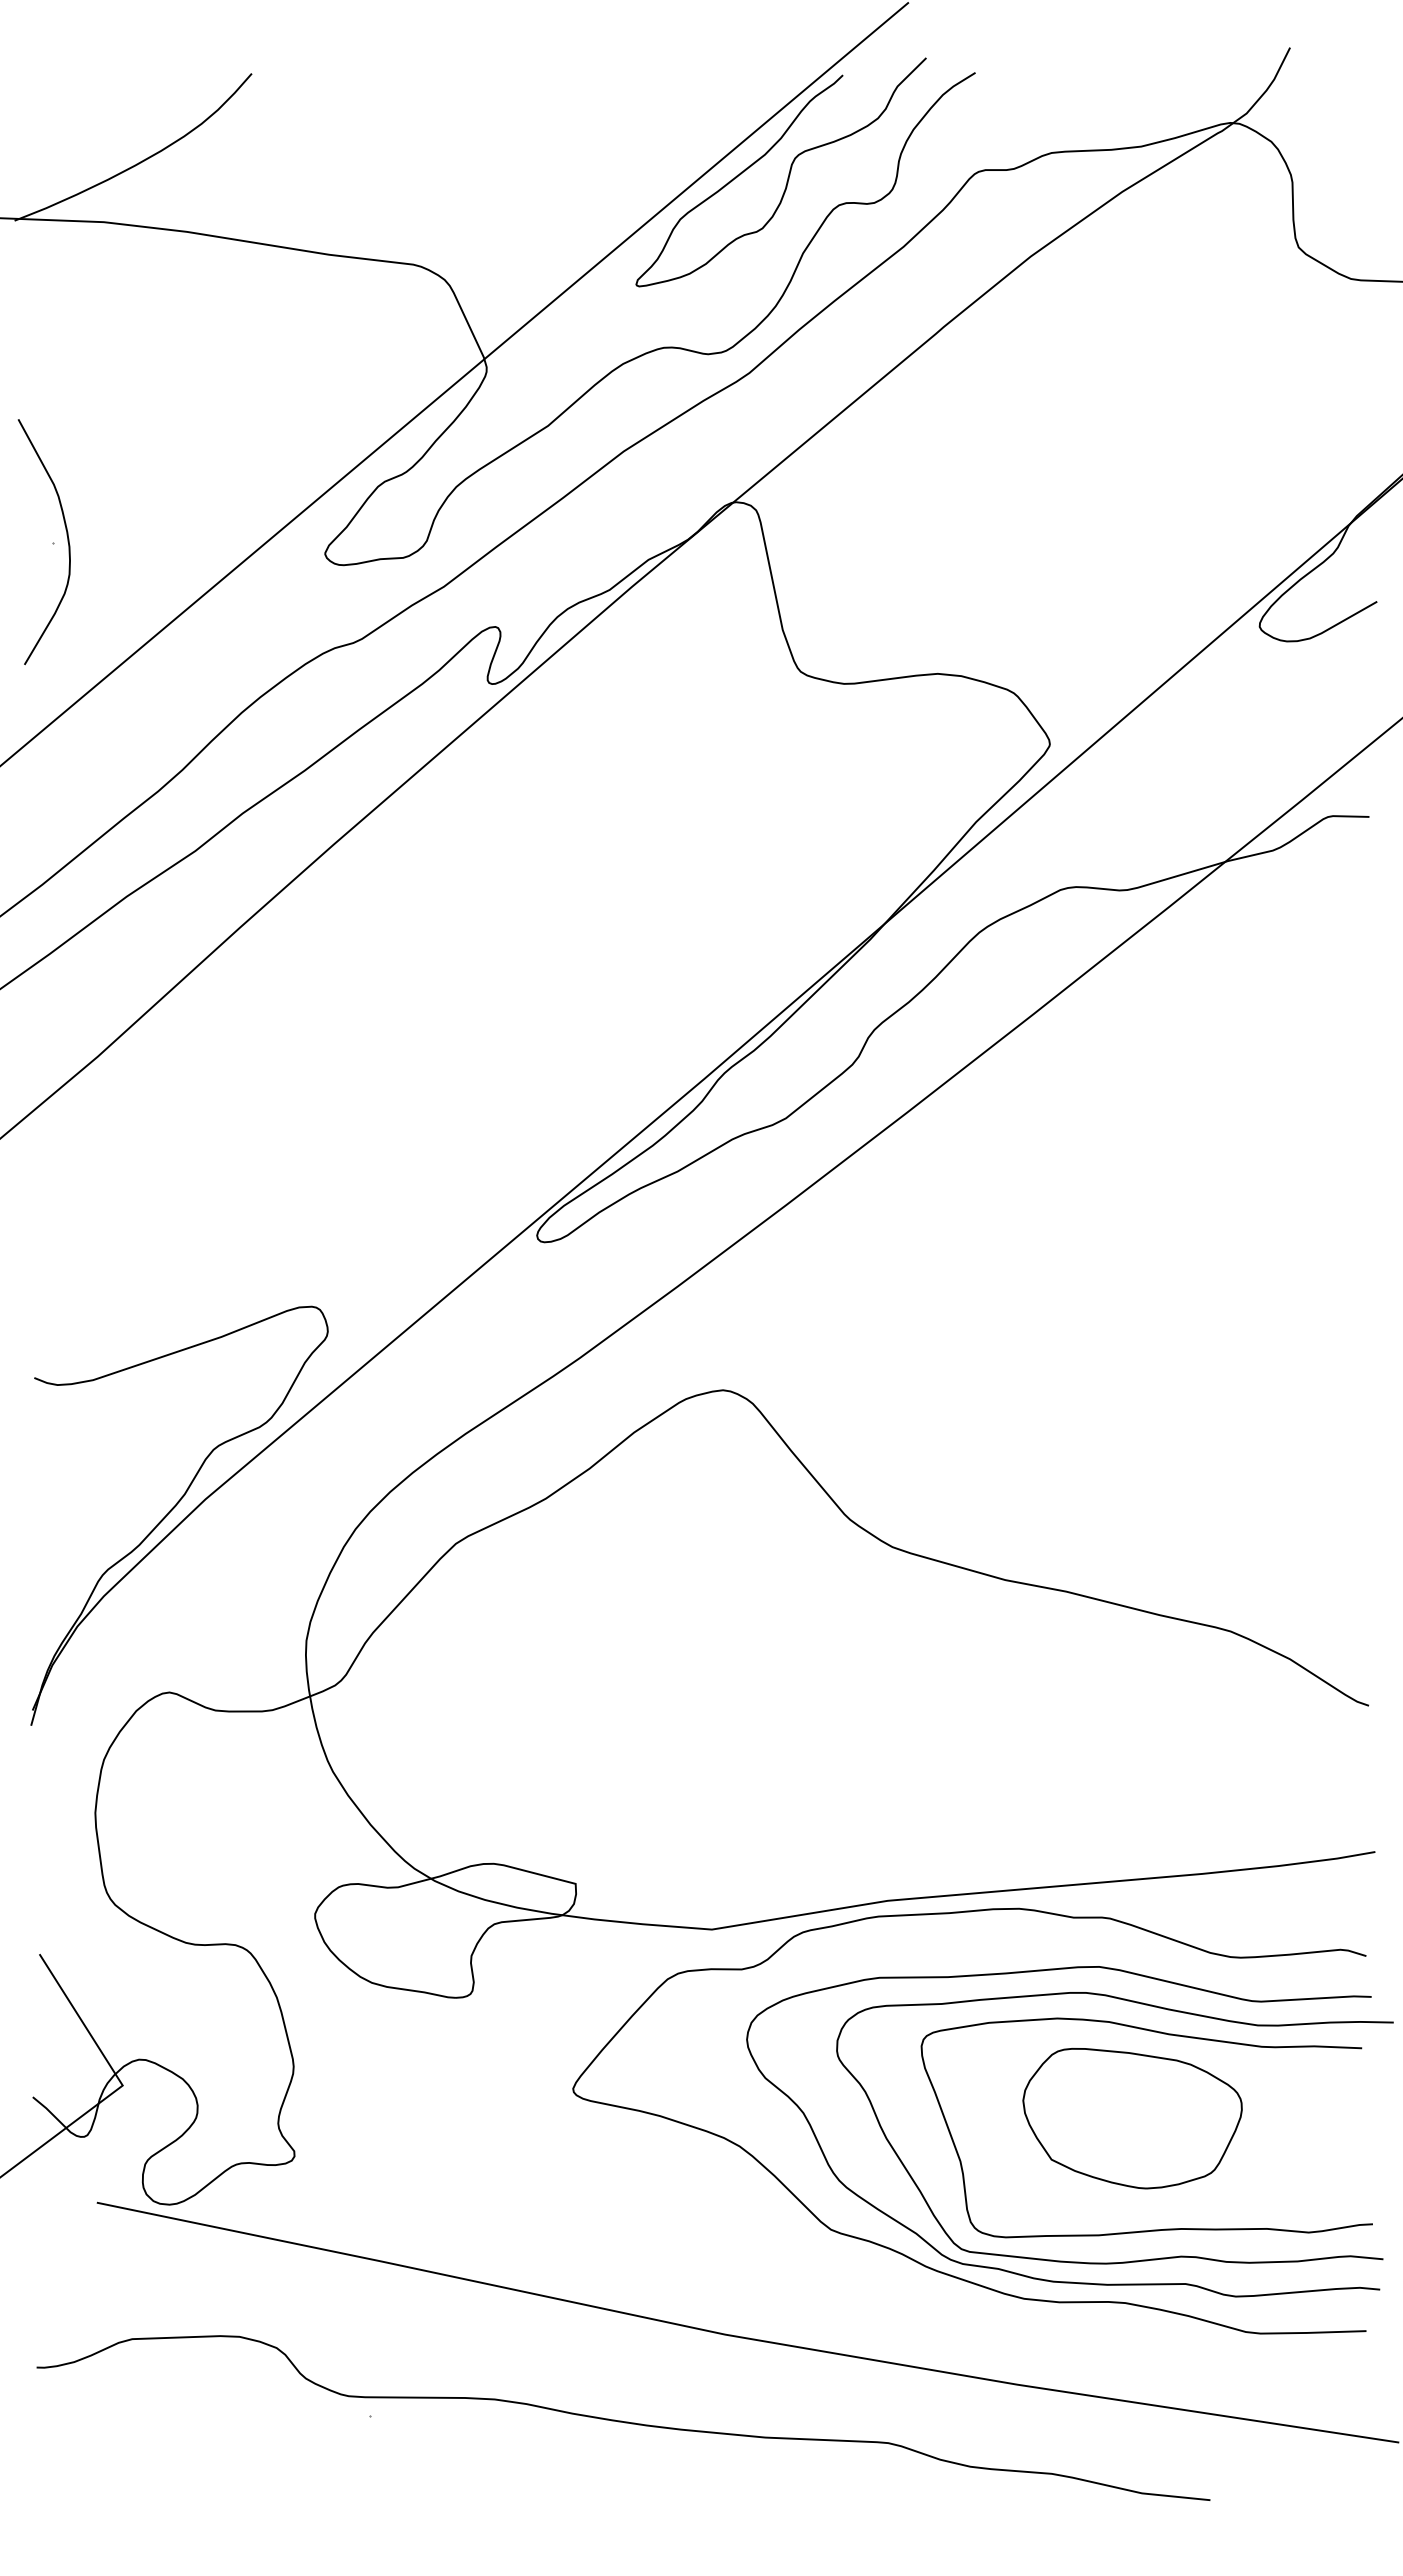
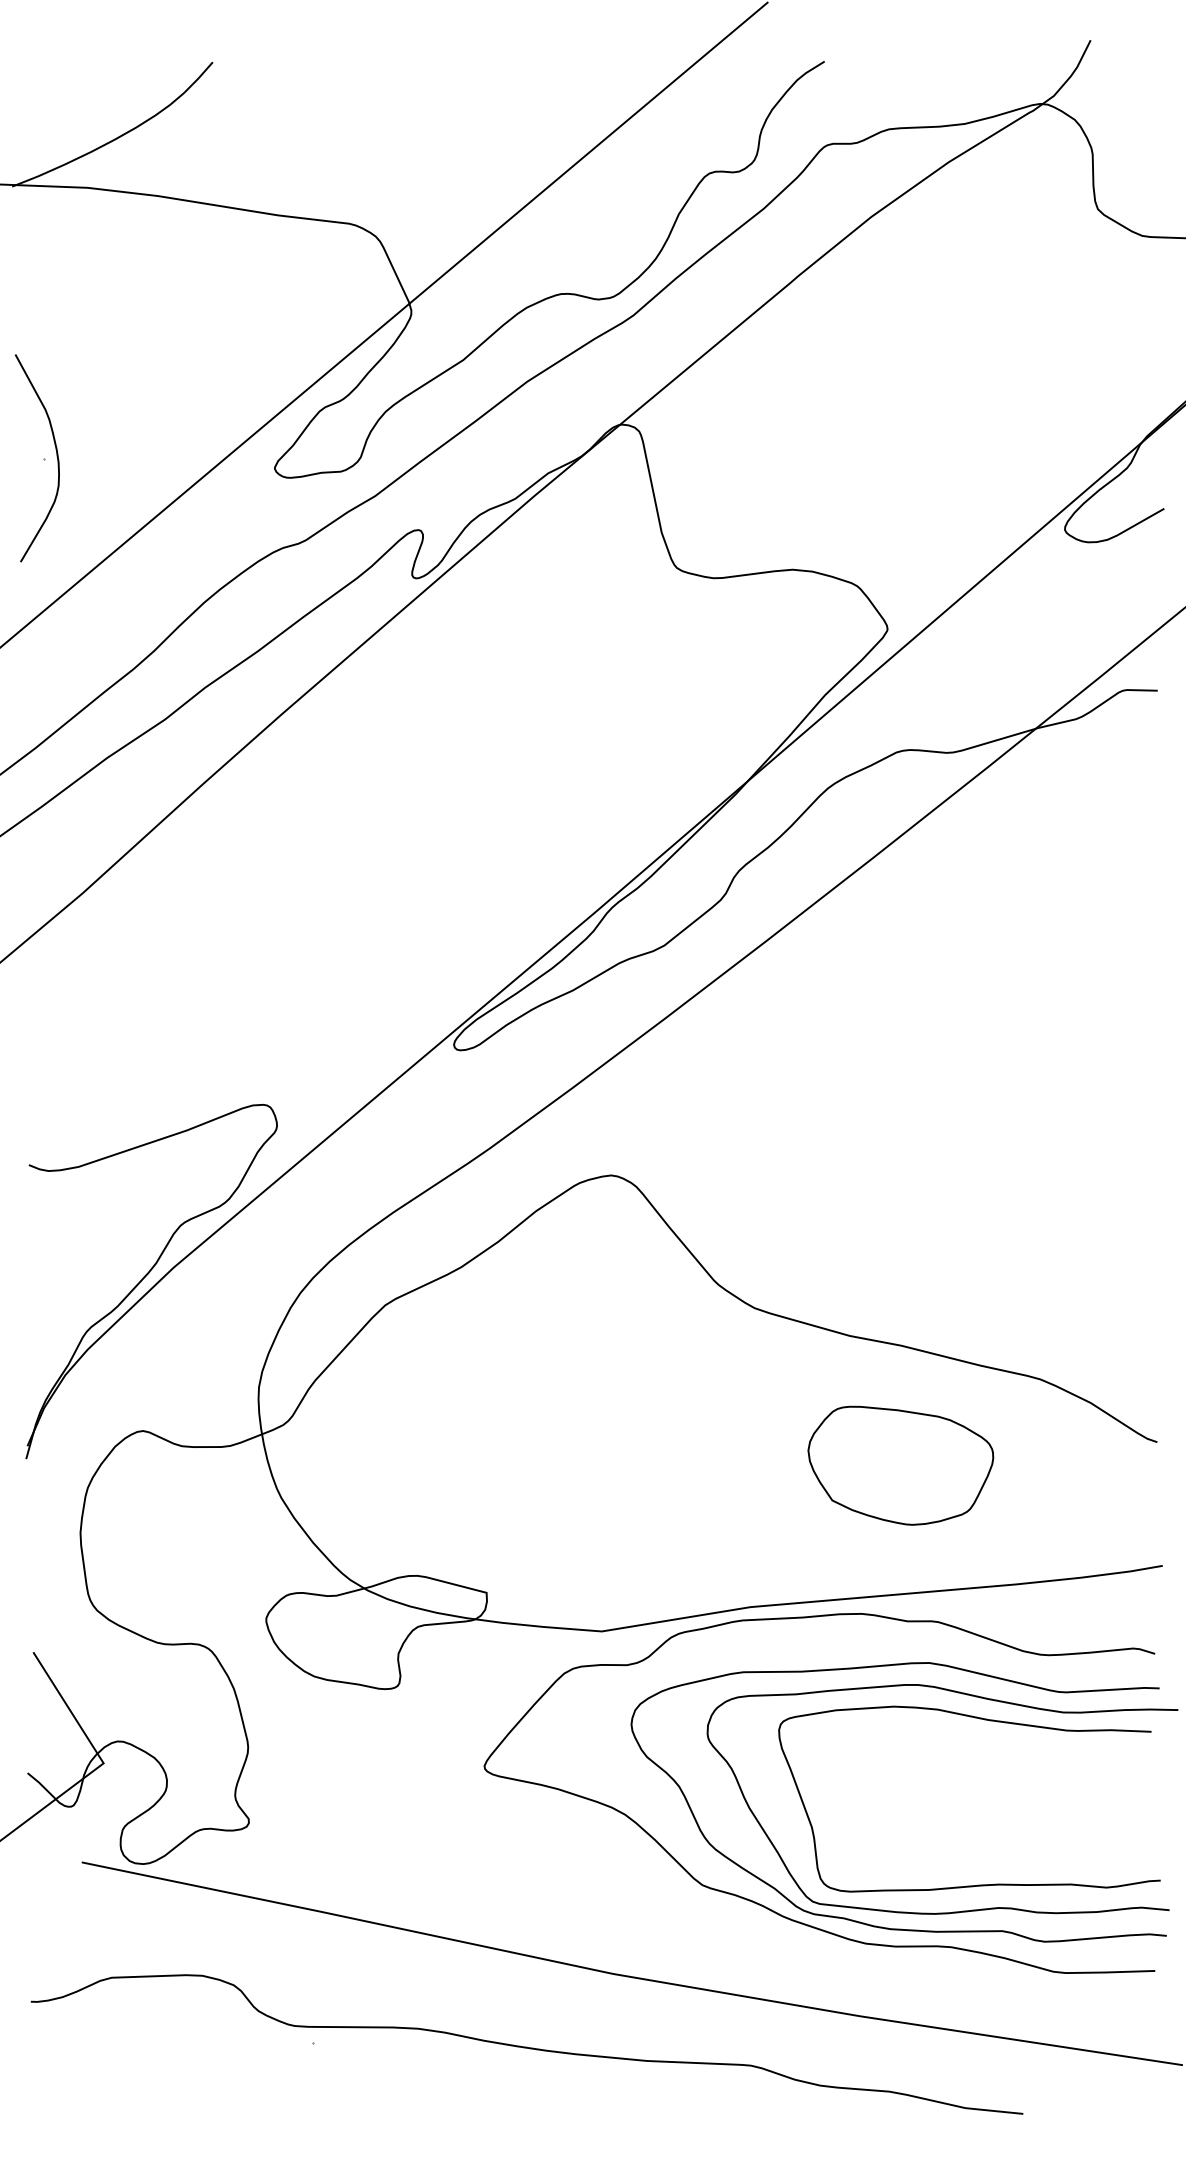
curve: (788, 173) -> (666, 146), removed
part: (1132, 2118) -> (900, 1465), moved

